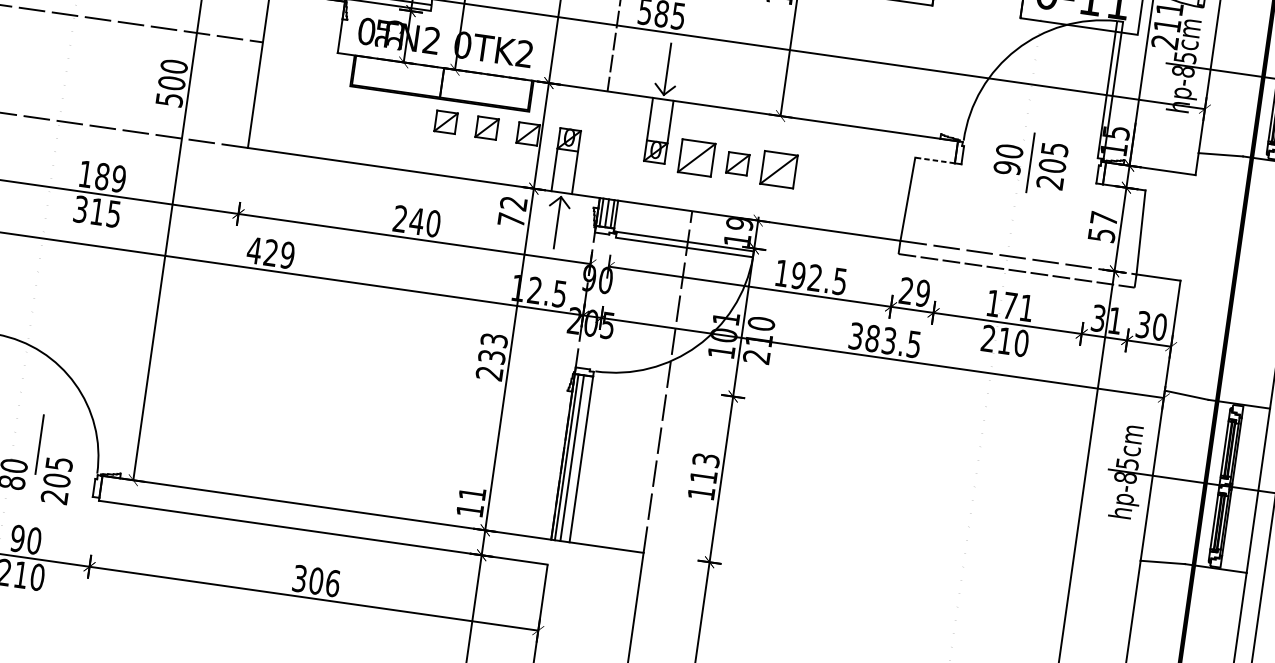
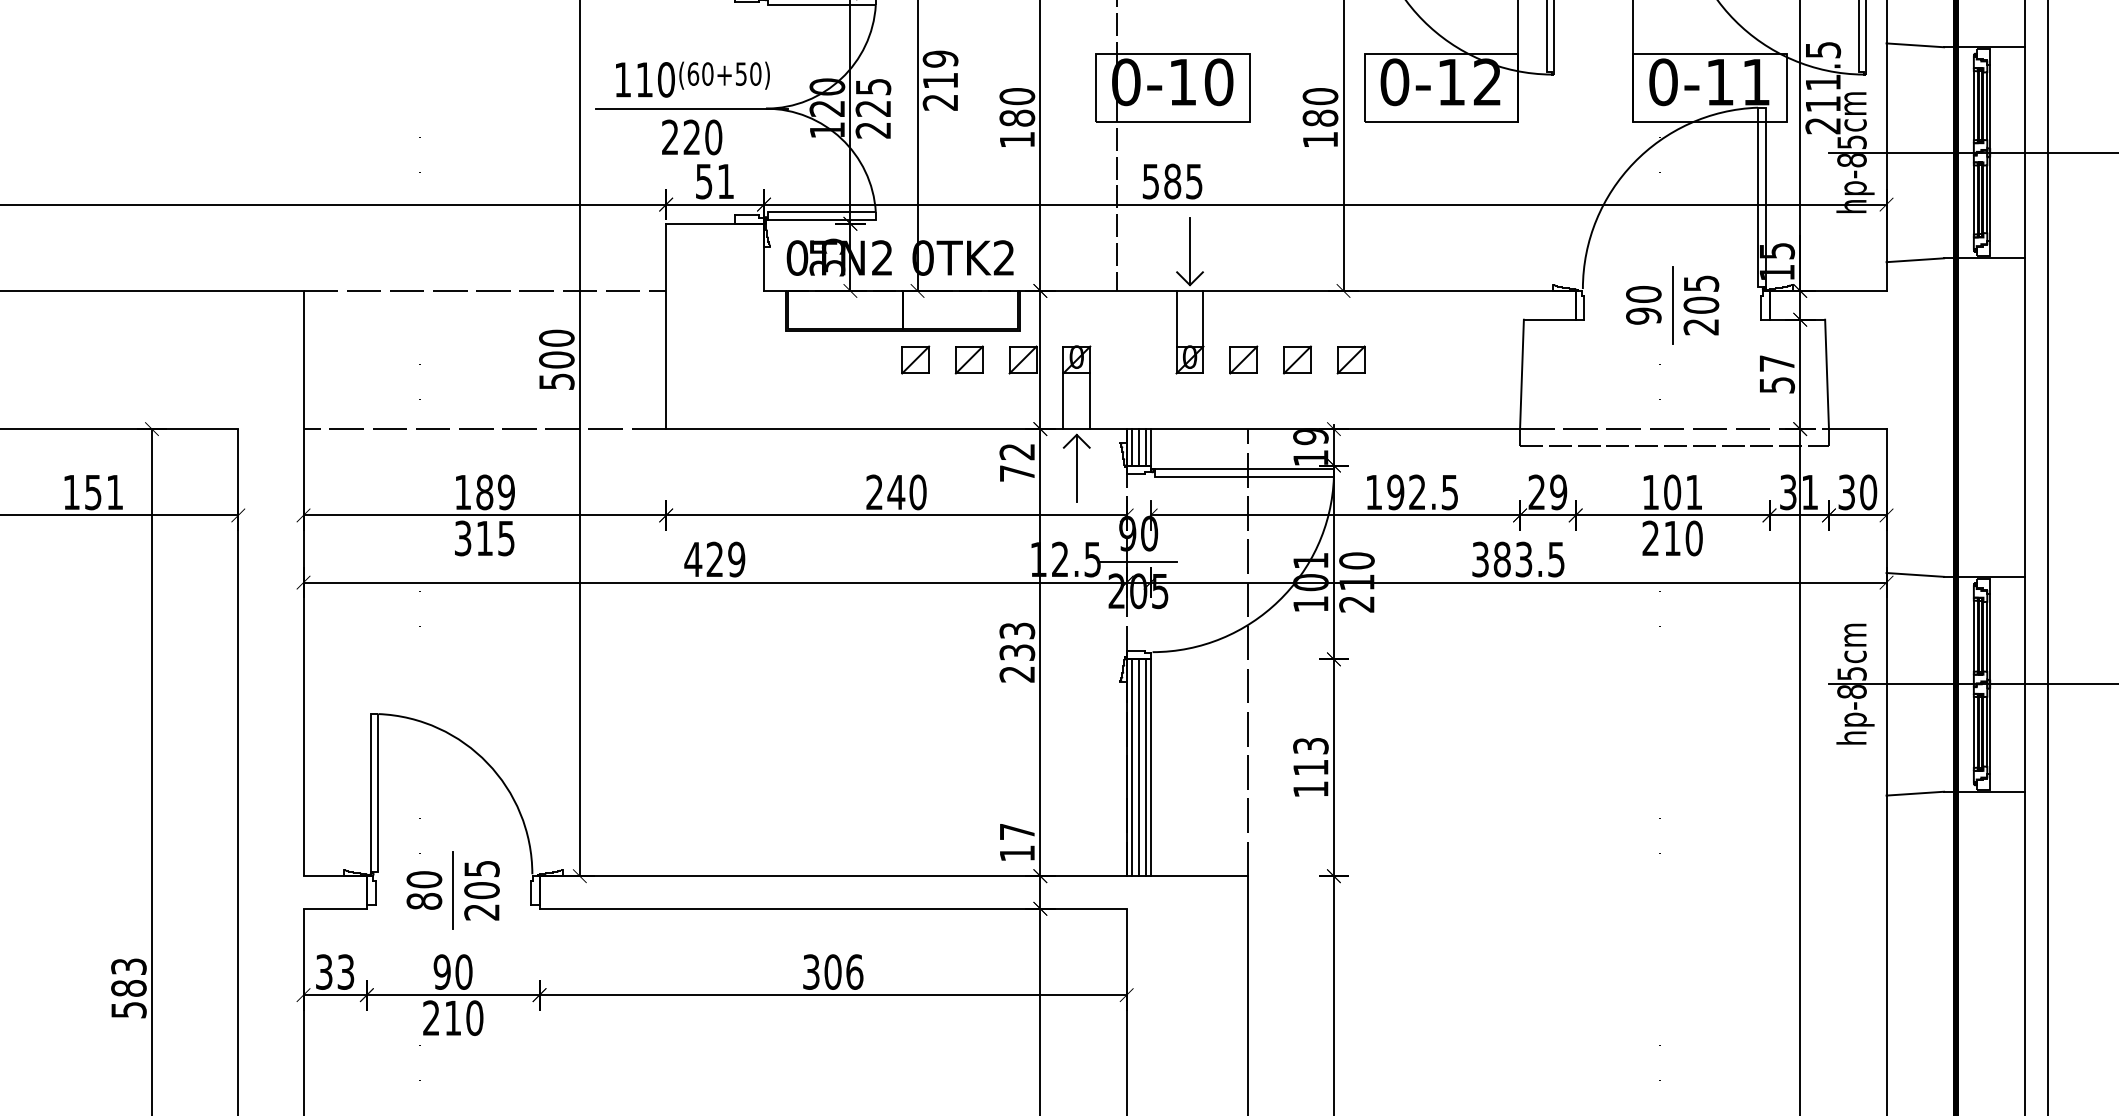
part: (696, 157) -> (1243, 359), size x0.62
line: (934, 160) -> (1549, 319), dashed -> solid
part: (778, 169) -> (1350, 359), size x0.62
line: (594, 301) -> (1138, 562), added
text: (1010, 305) -> (1672, 492), 171 -> 101
line: (39, 444) -> (452, 890), moved
line: (577, 458) -> (1145, 767), added
text: (472, 493) -> (1017, 831), 11 -> 17

